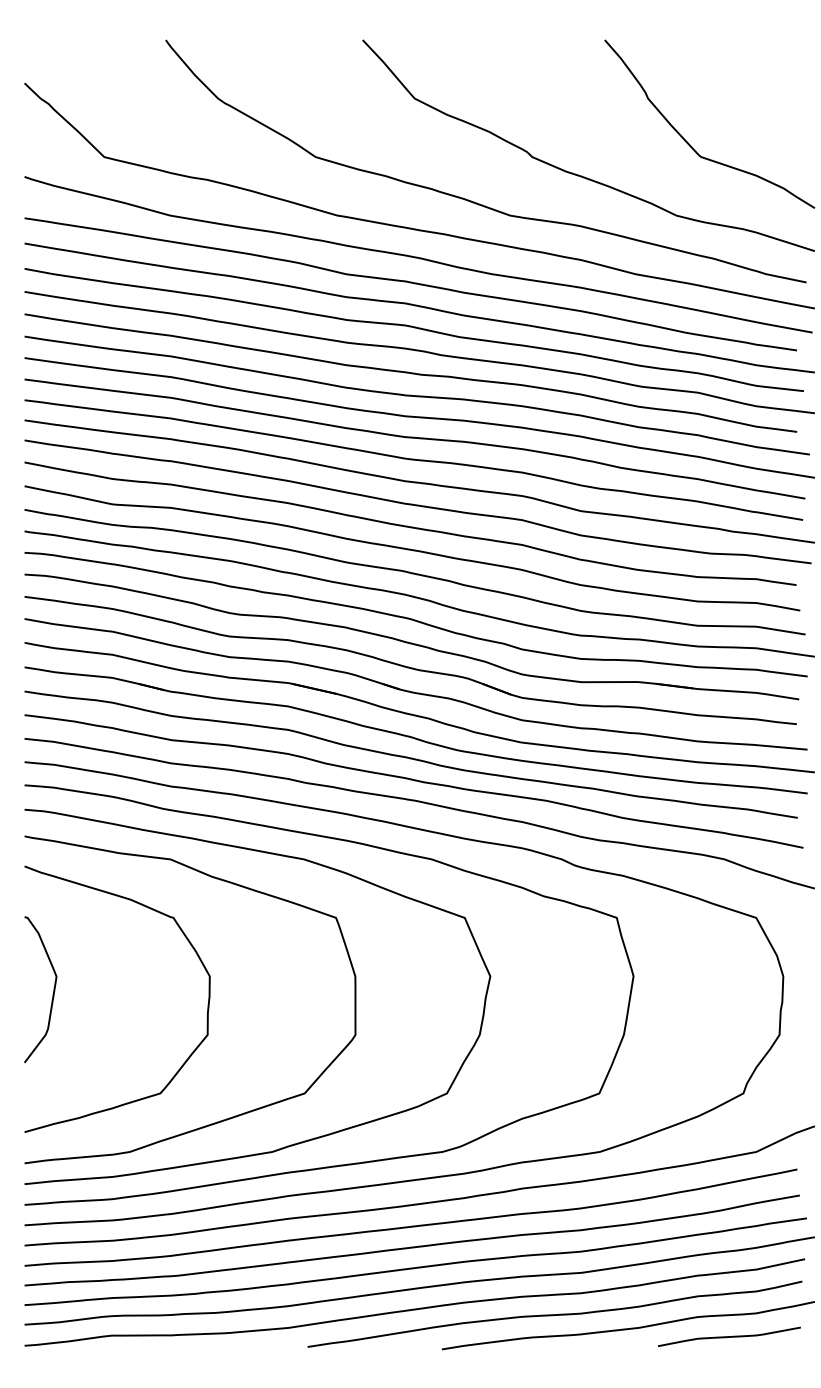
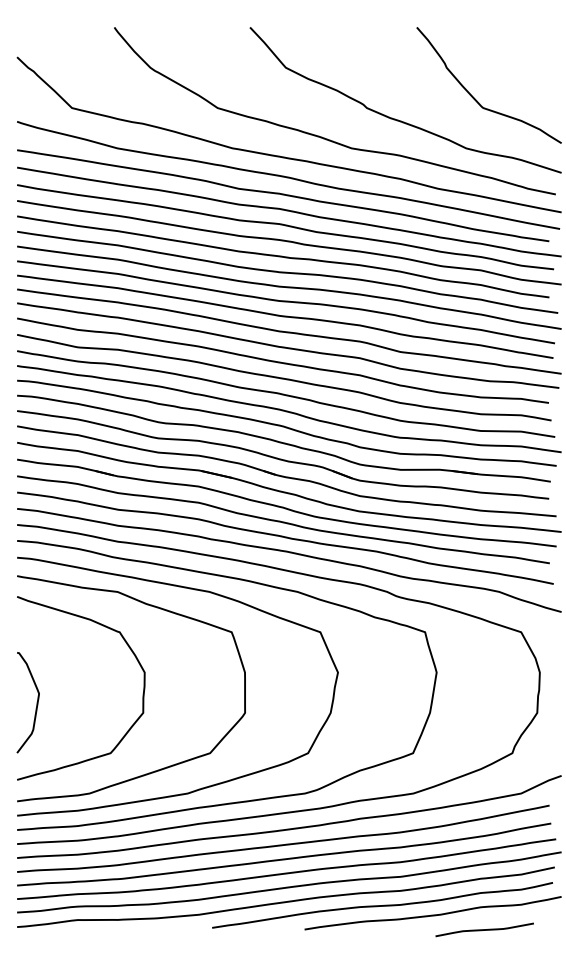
curve: (52, 989) -> (36, 702), moved
curve: (729, 1336) -> (484, 929), moved

